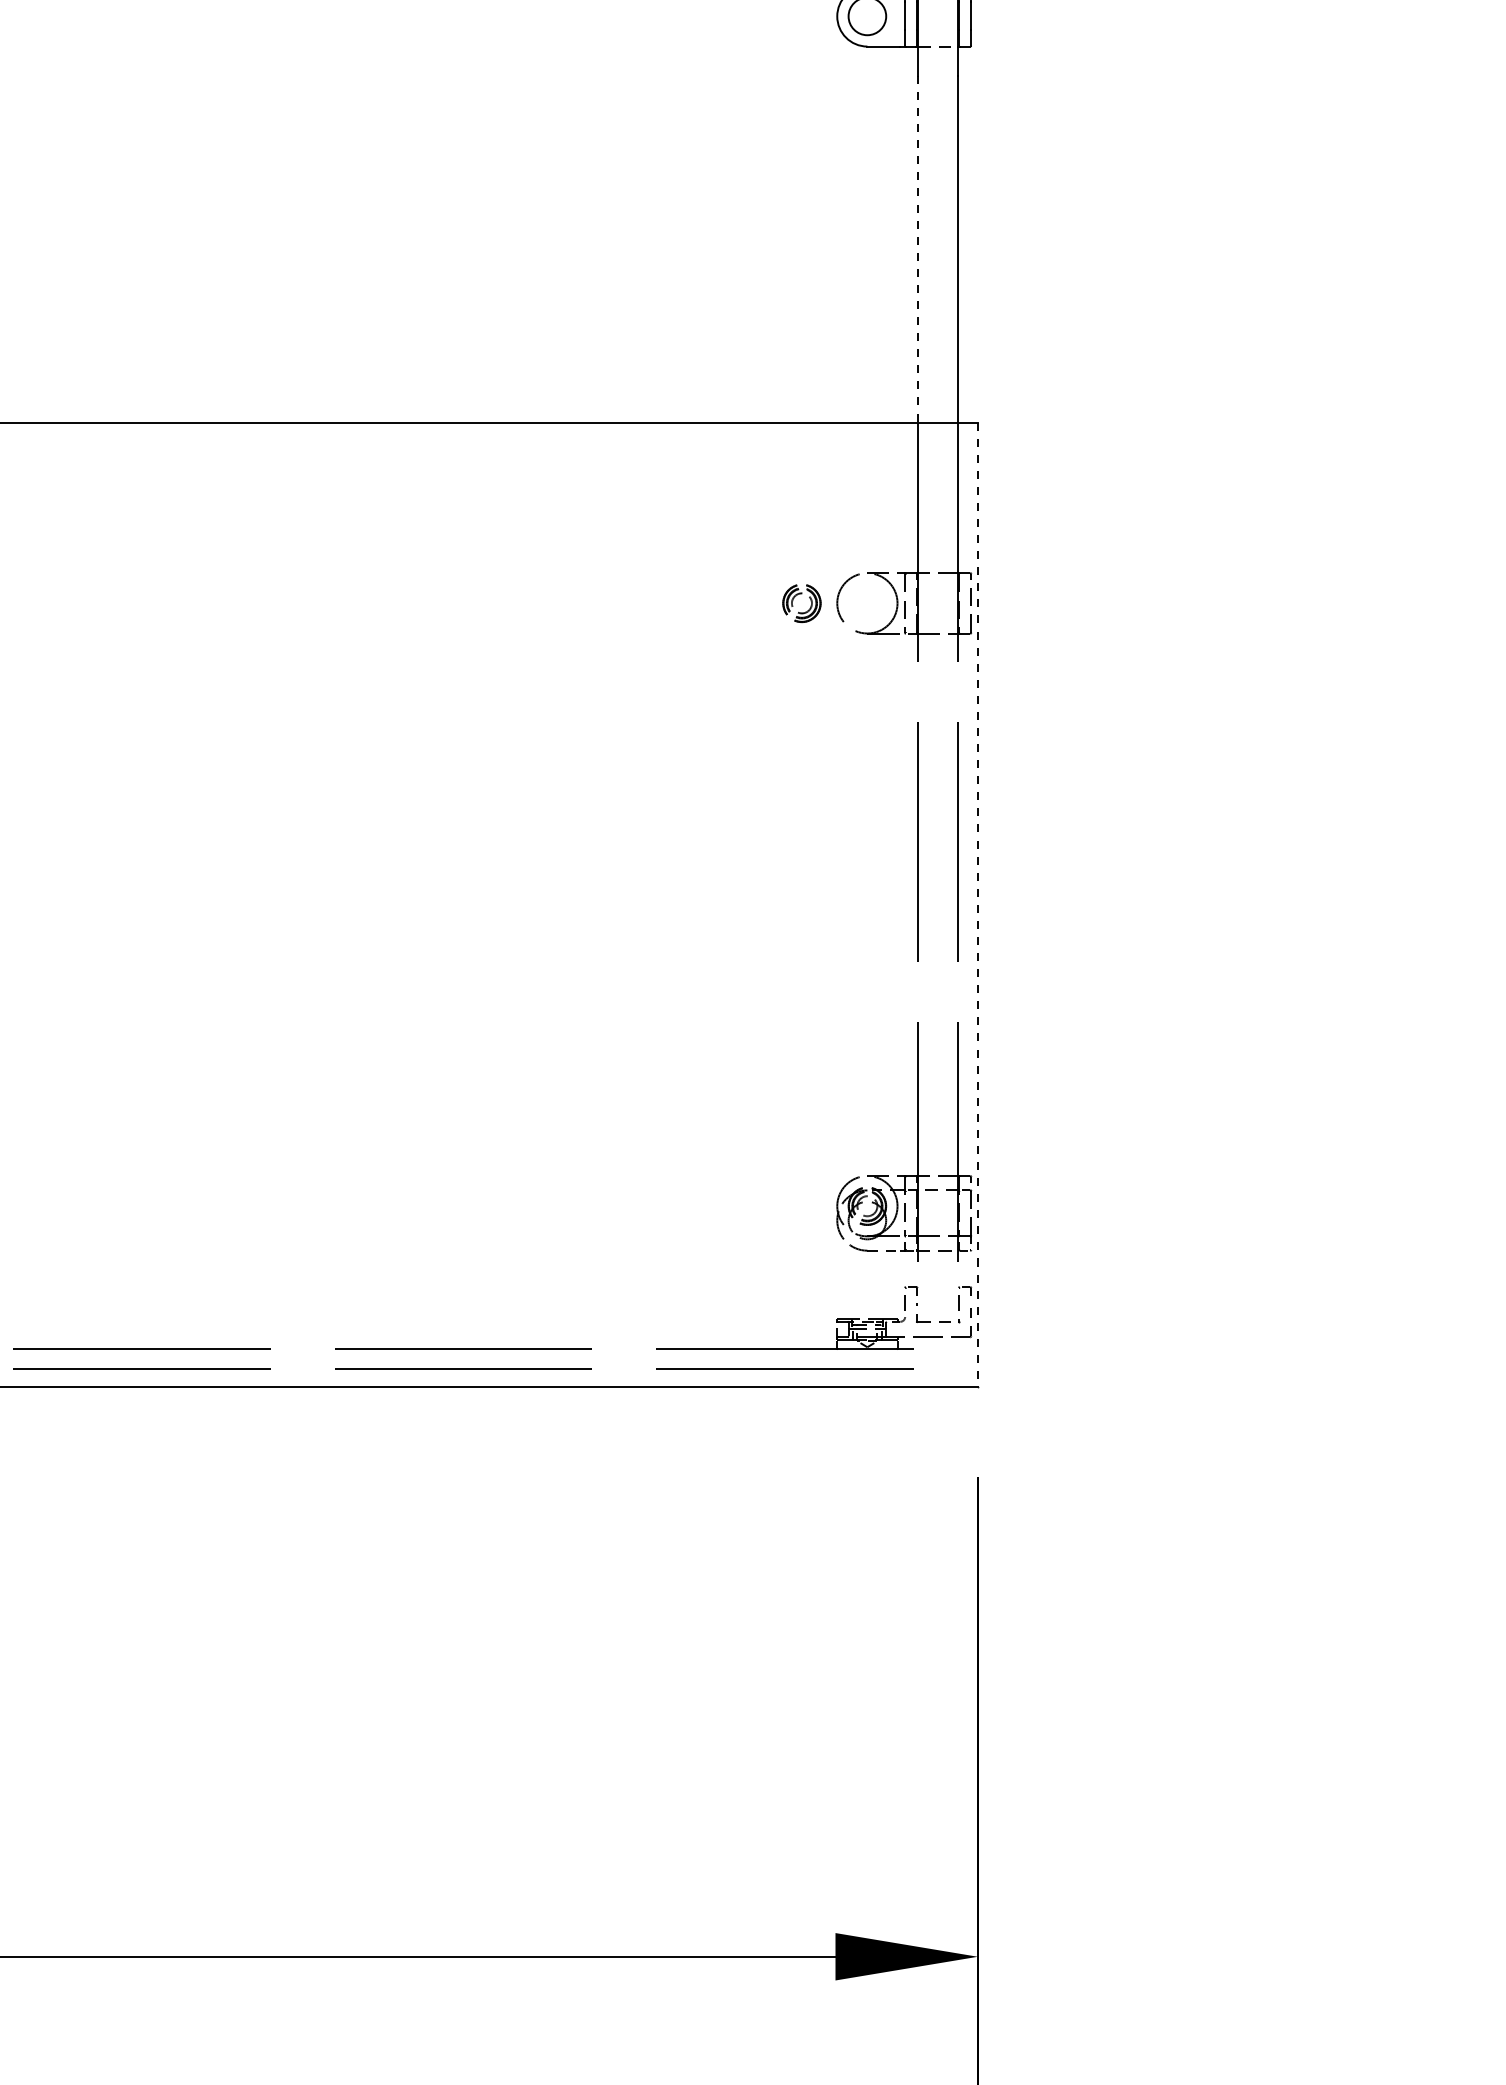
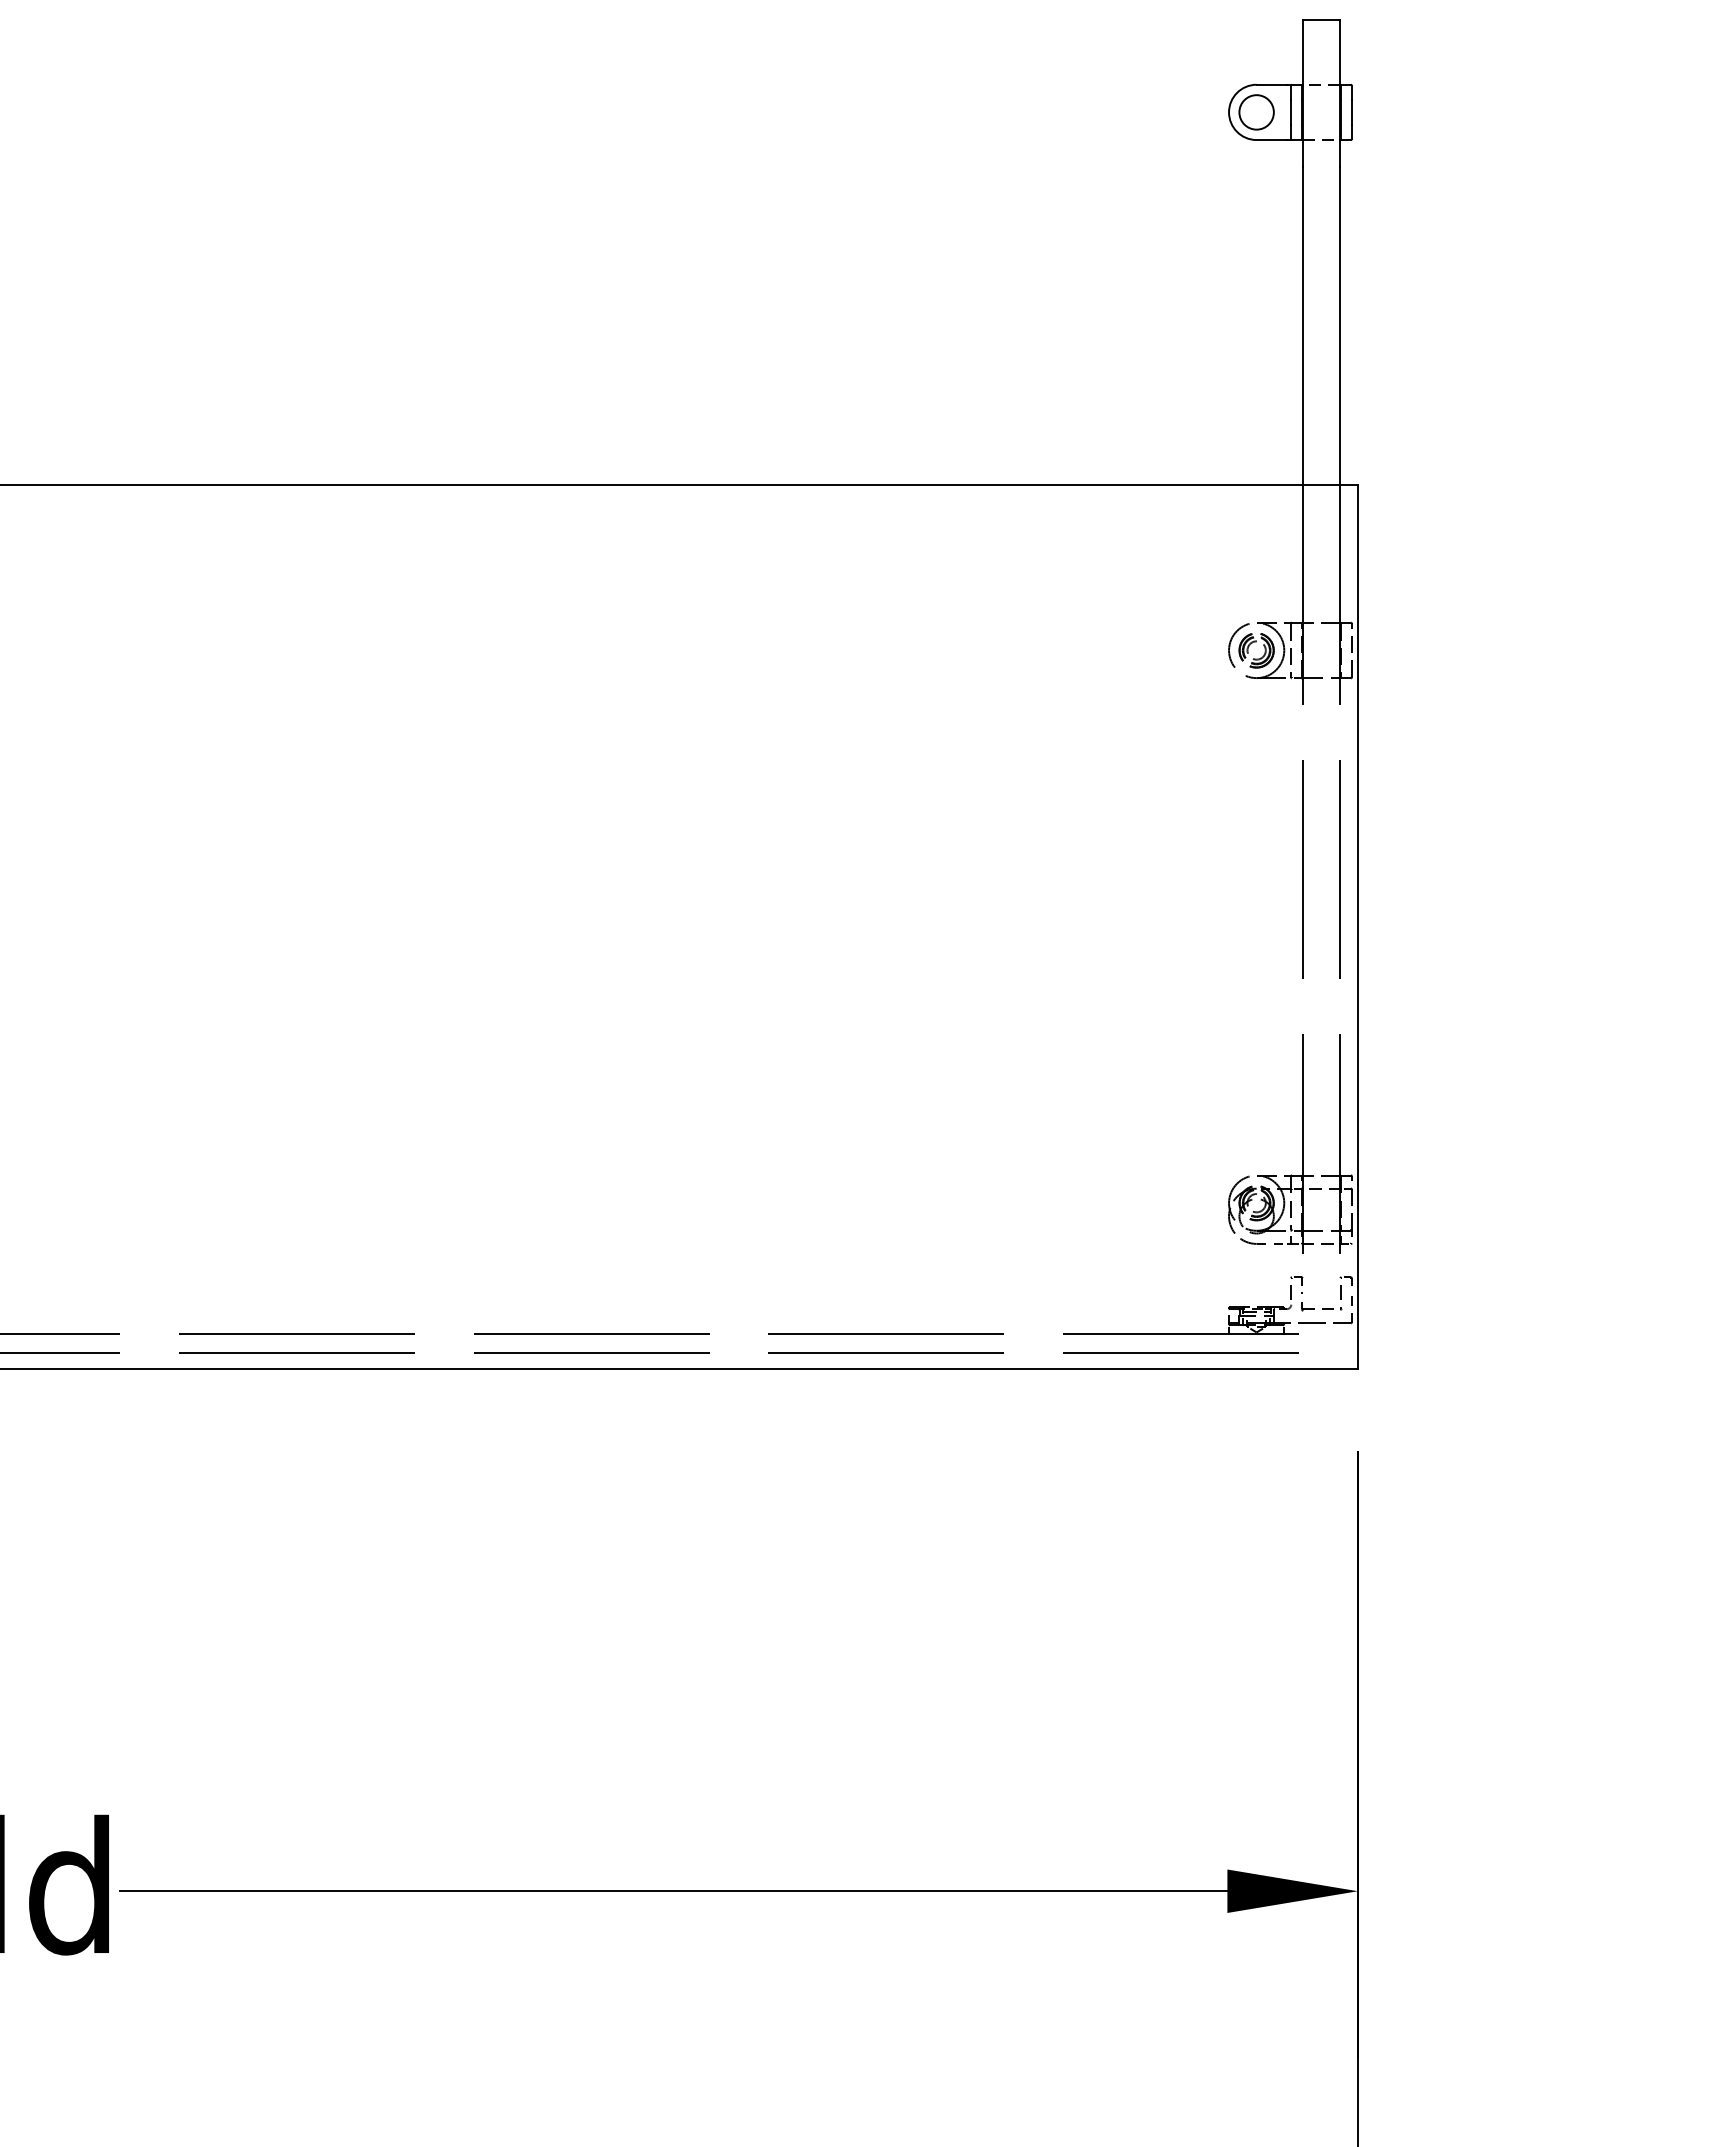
line: (918, 248) -> (1303, 325), dashed -> solid
part: (796, 596) -> (1251, 644), moved
line: (977, 905) -> (1357, 927), dashed -> solid

